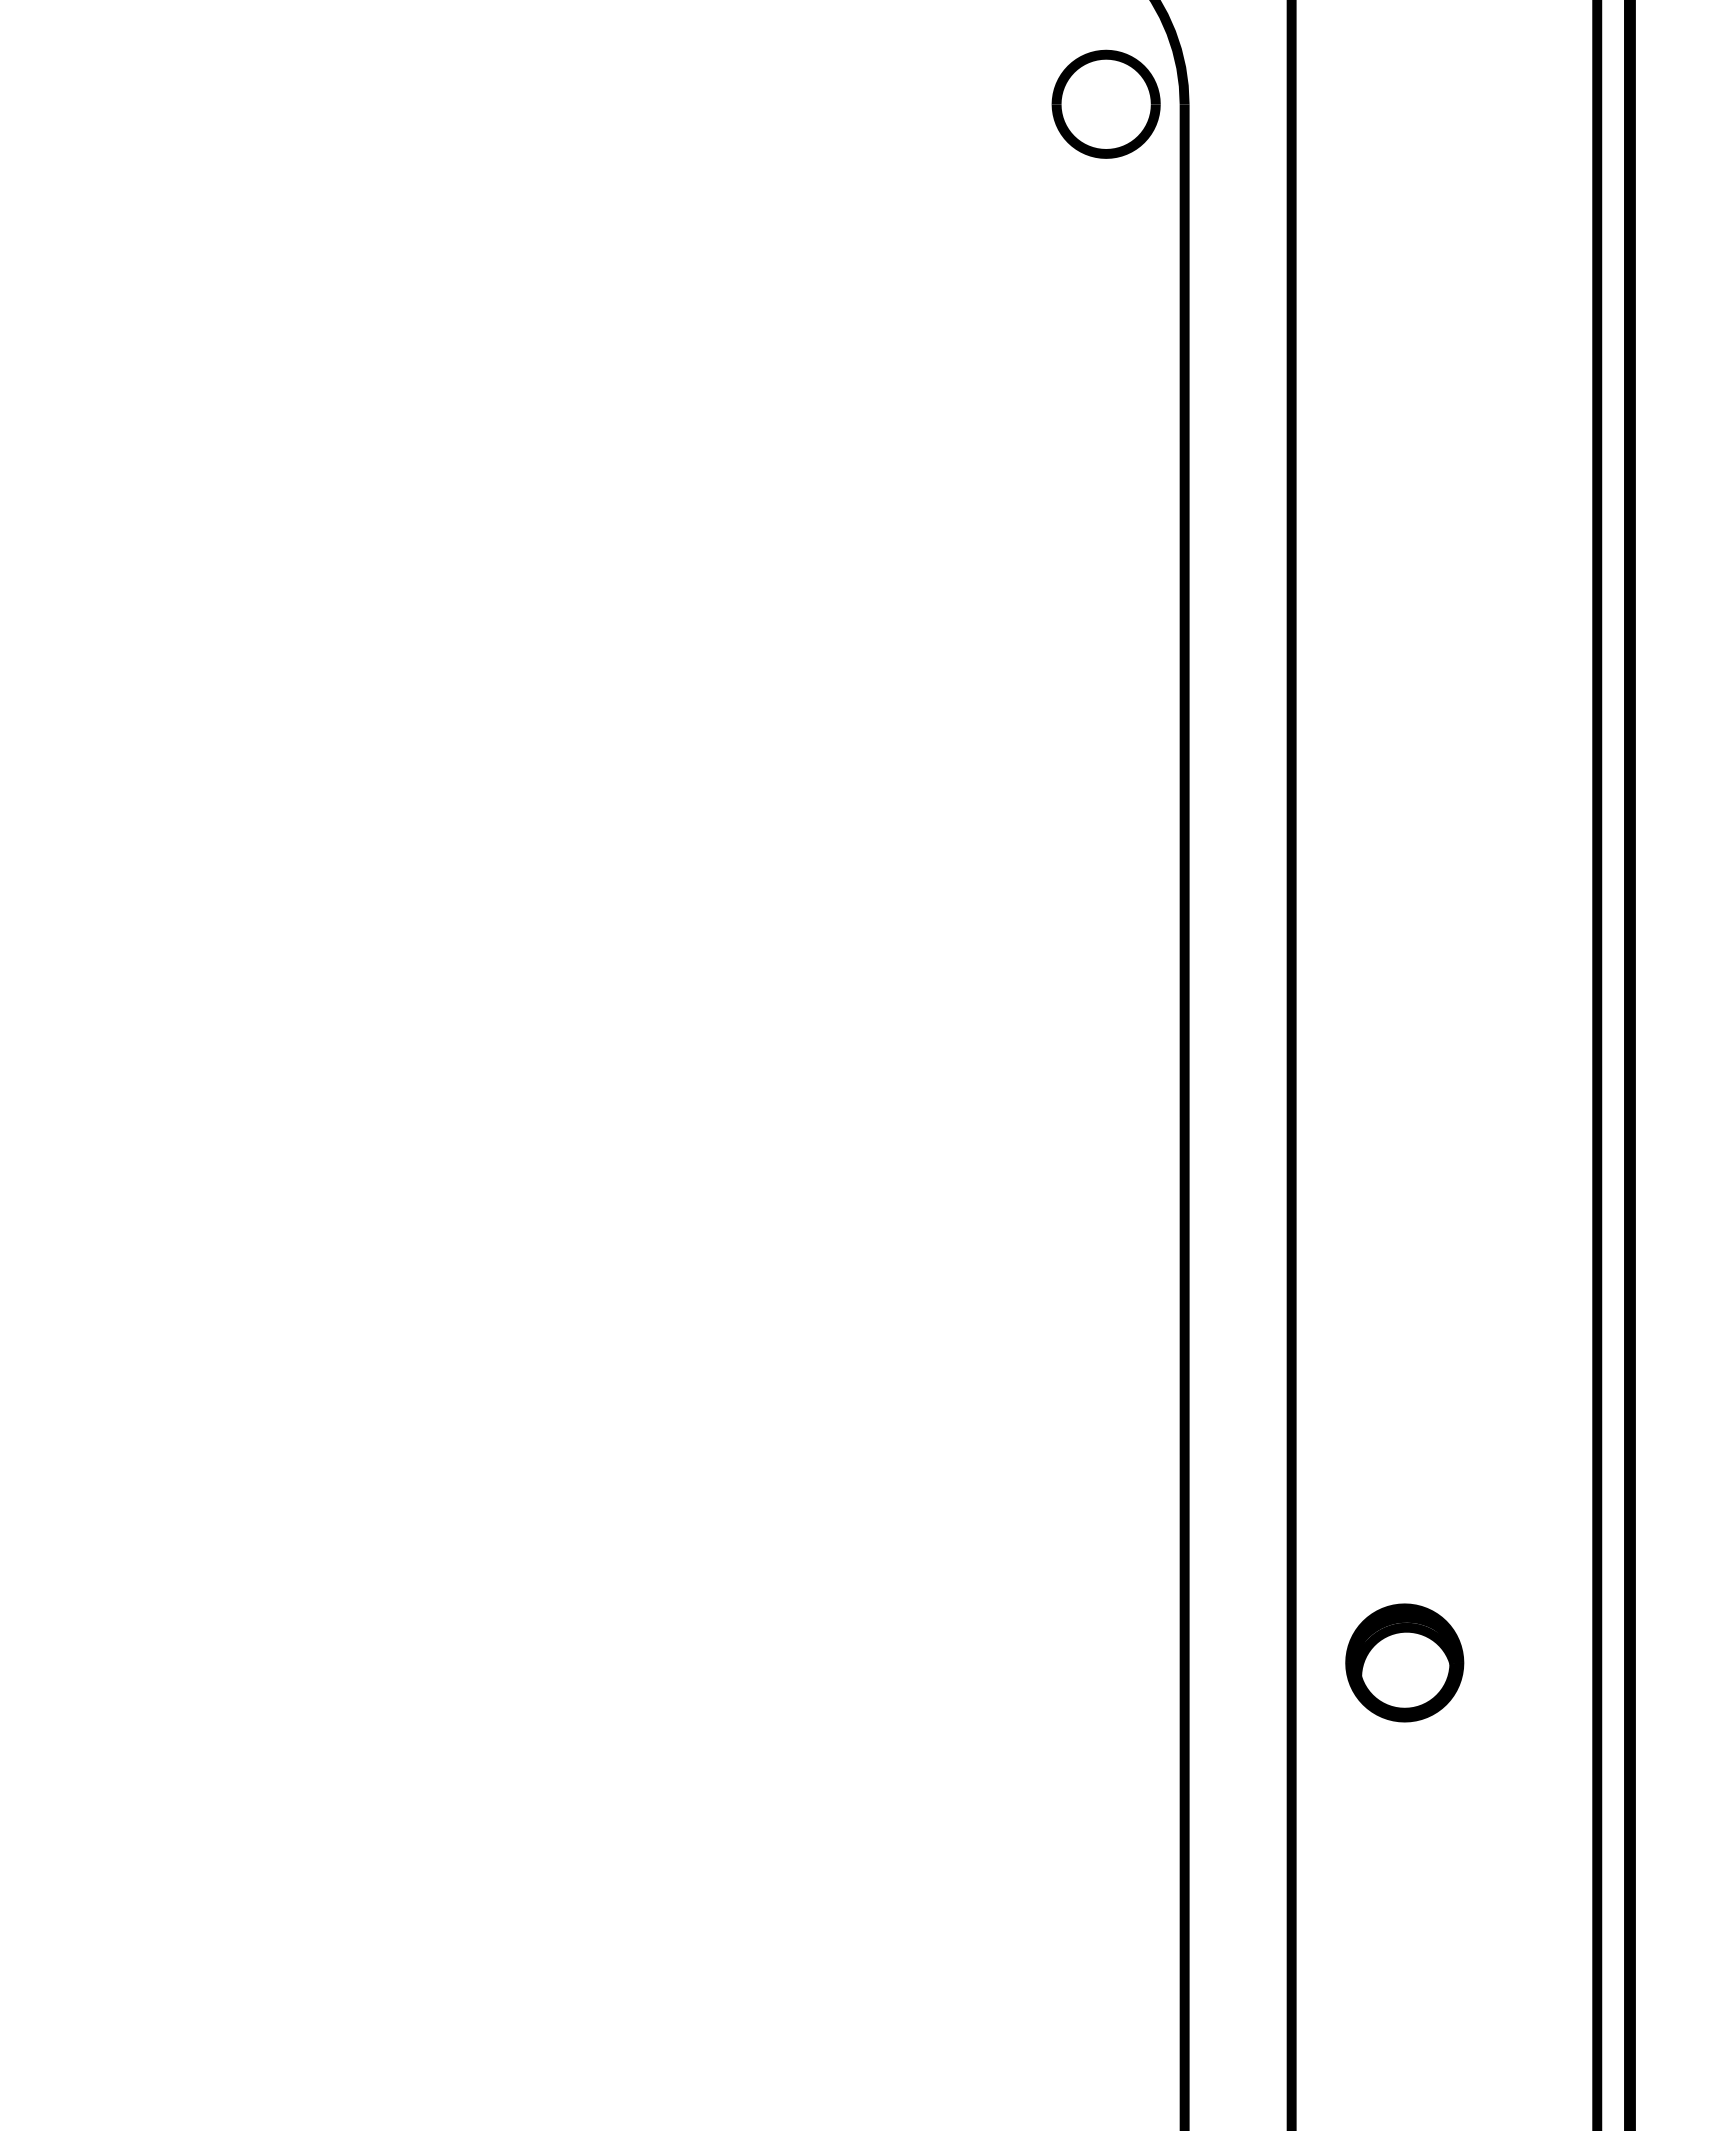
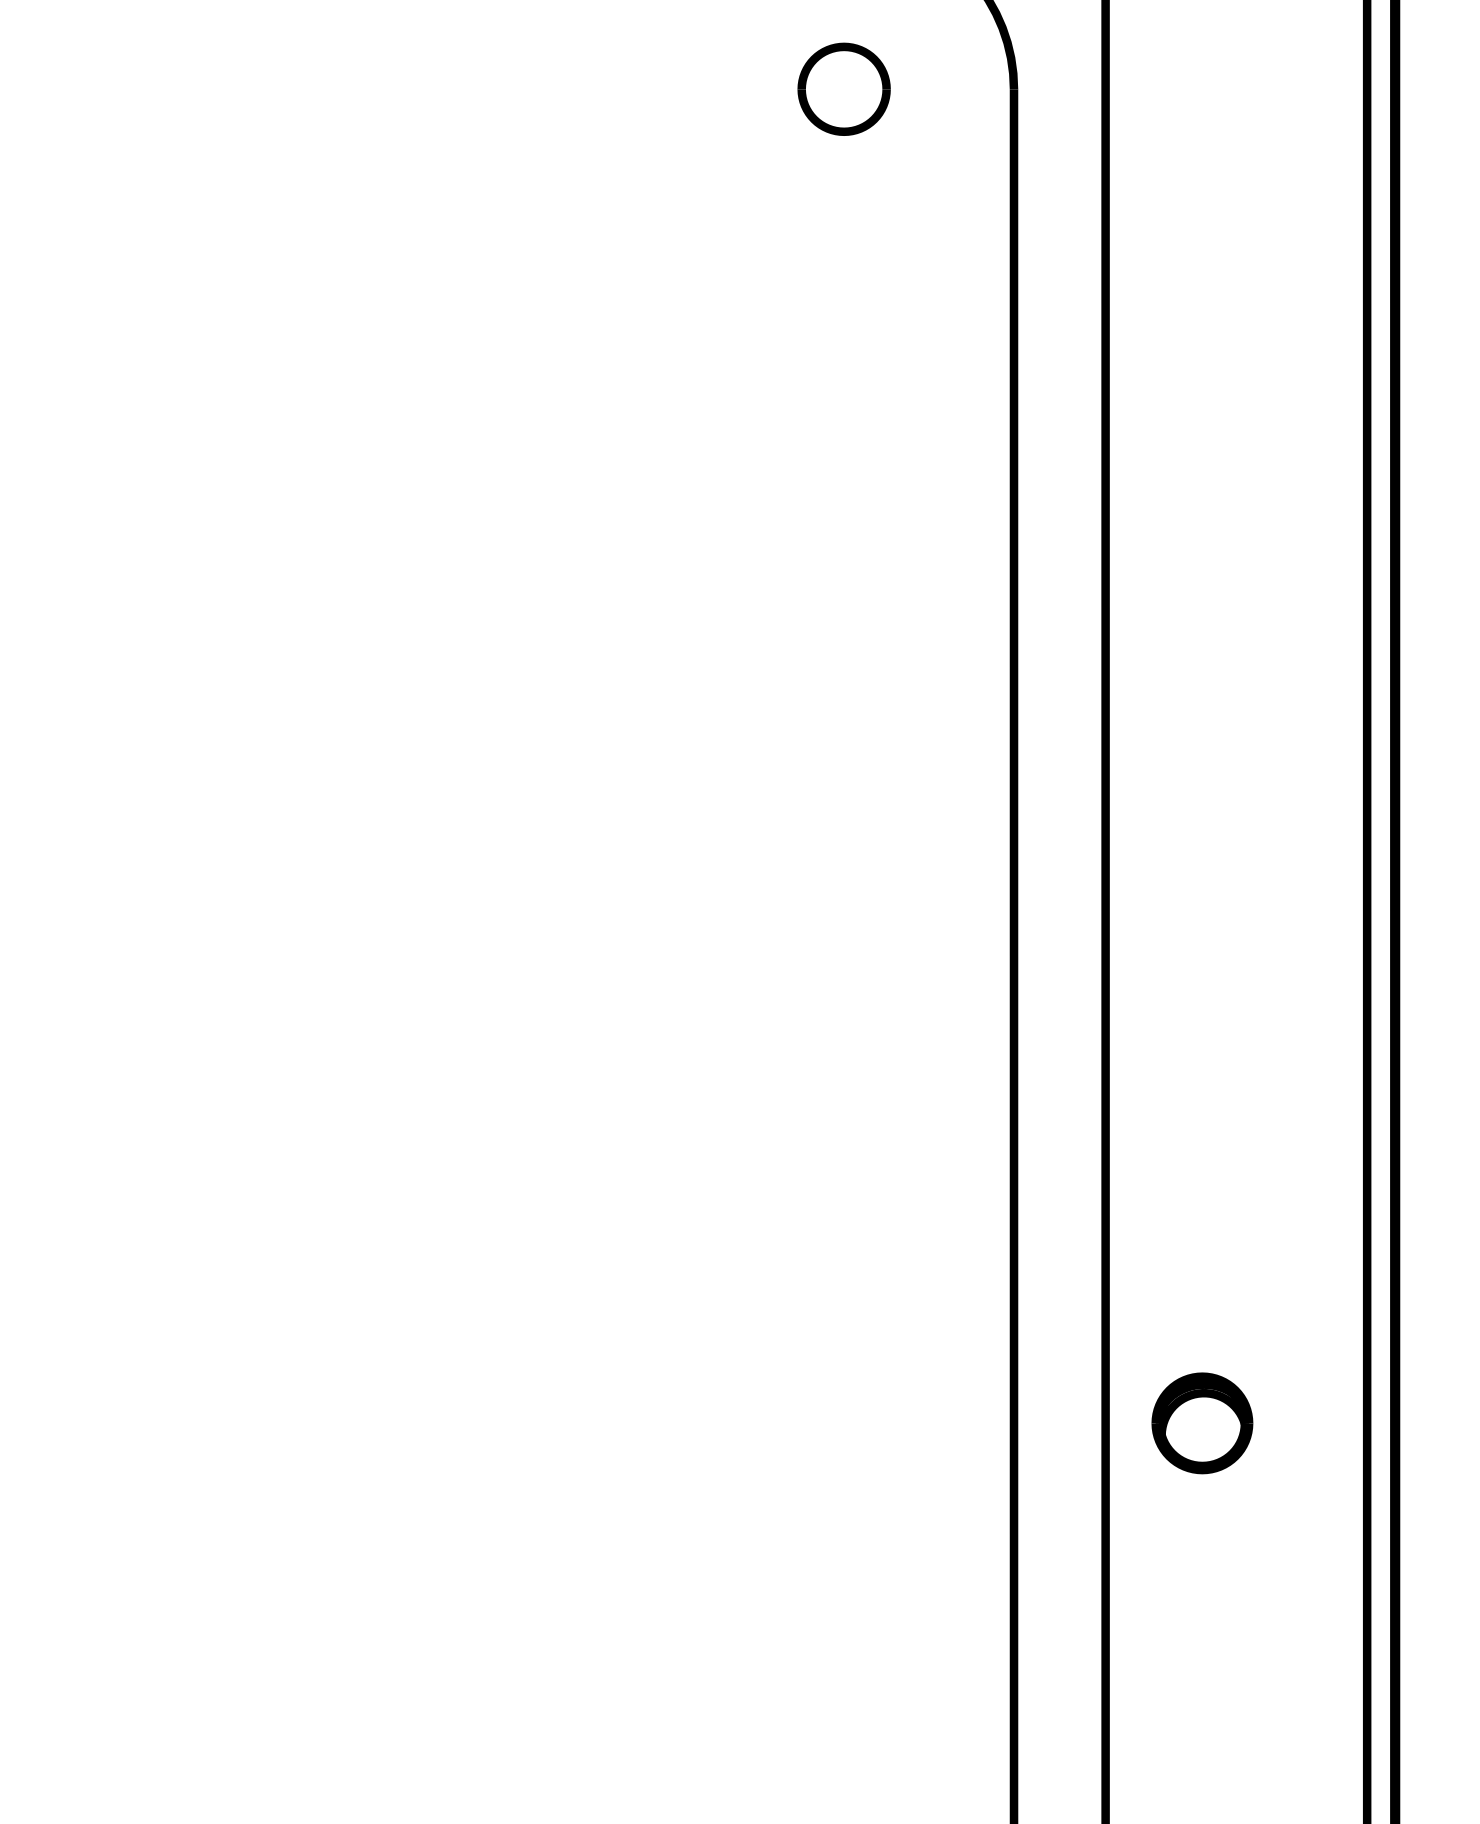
part: (1105, 103) -> (843, 88), moved

